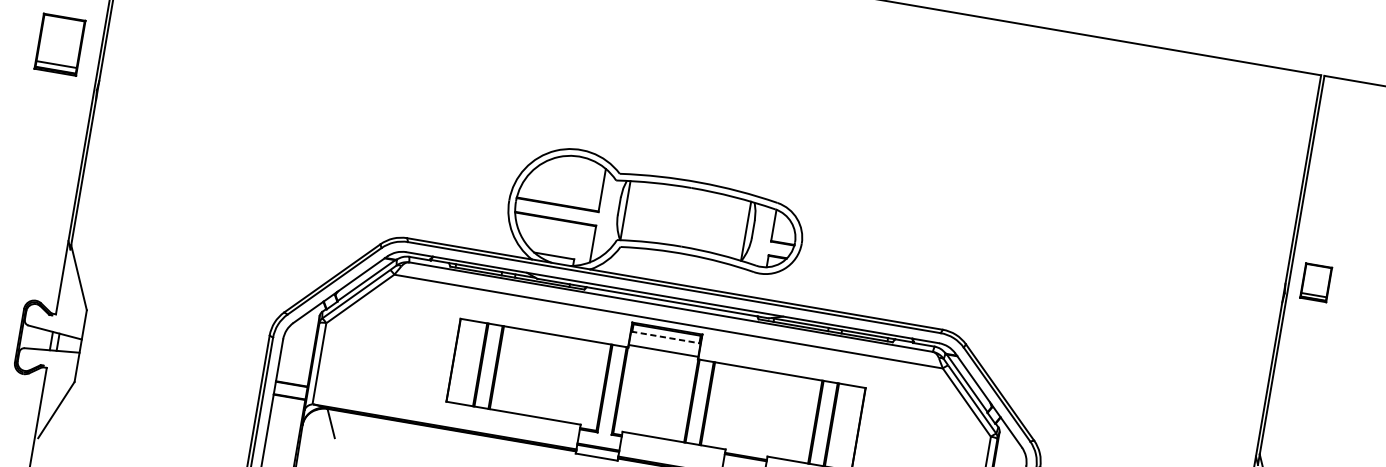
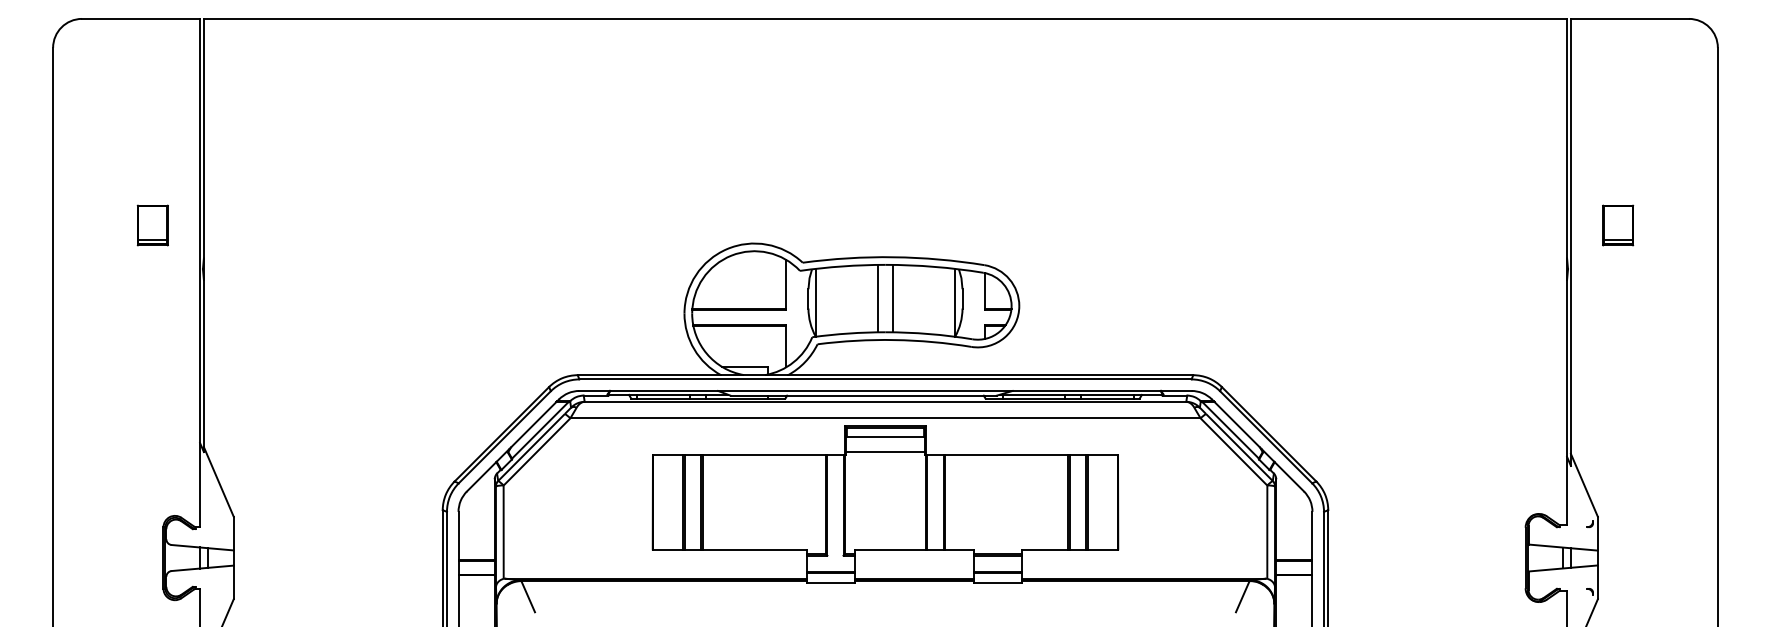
part: (59, 44) -> (152, 225), size x0.62
line: (679, 216) -> (877, 298), added
line: (693, 218) -> (893, 298), added
part: (1316, 282) -> (1618, 225), moved
line: (665, 337) -> (885, 436), dashed -> solid

